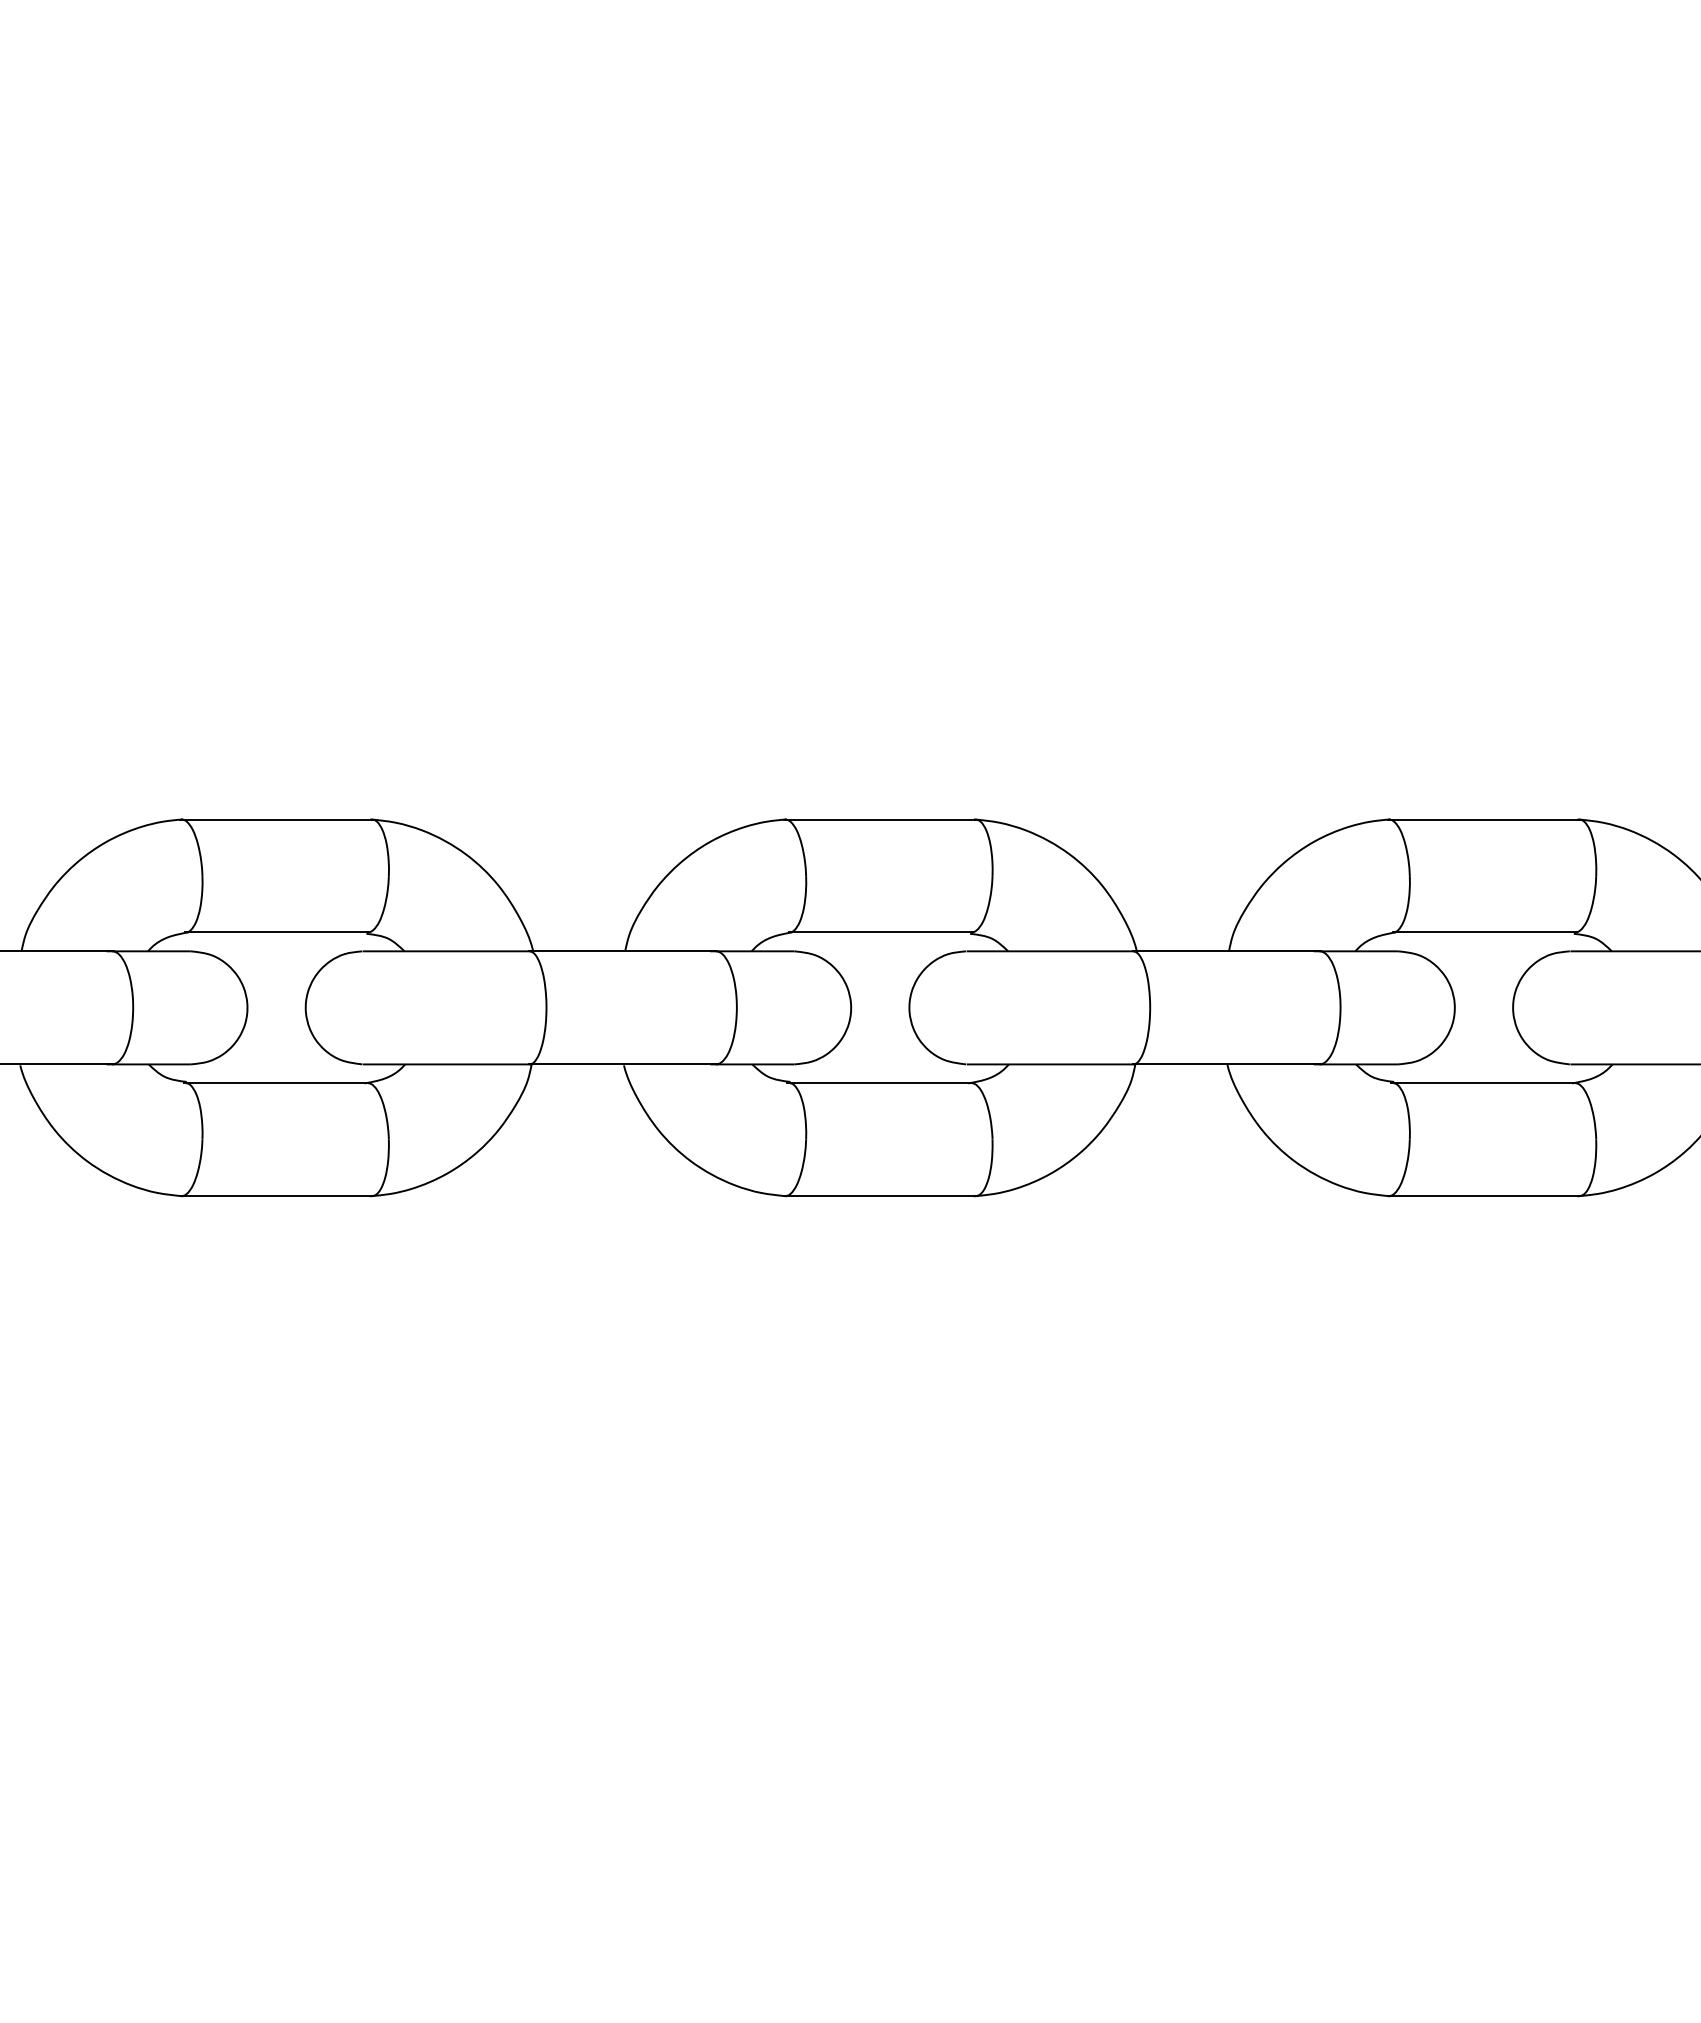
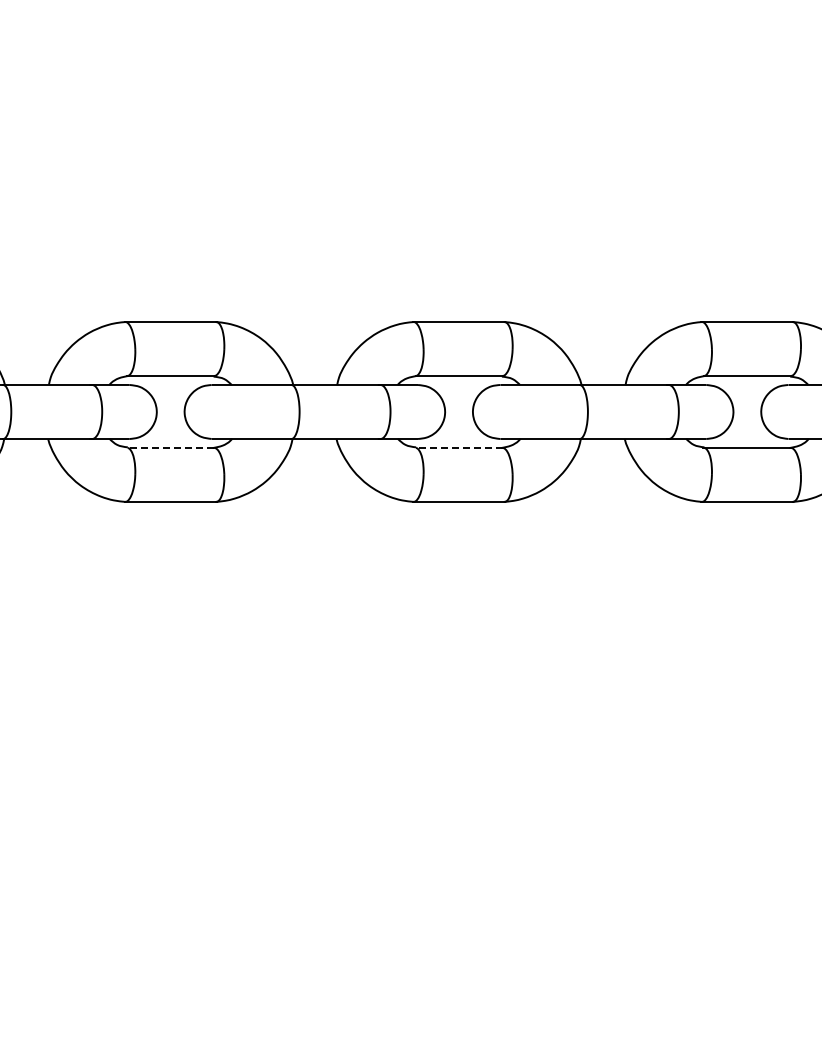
line: (276, 1082) -> (170, 447), solid -> dashed
line: (879, 1082) -> (458, 447), solid -> dashed

